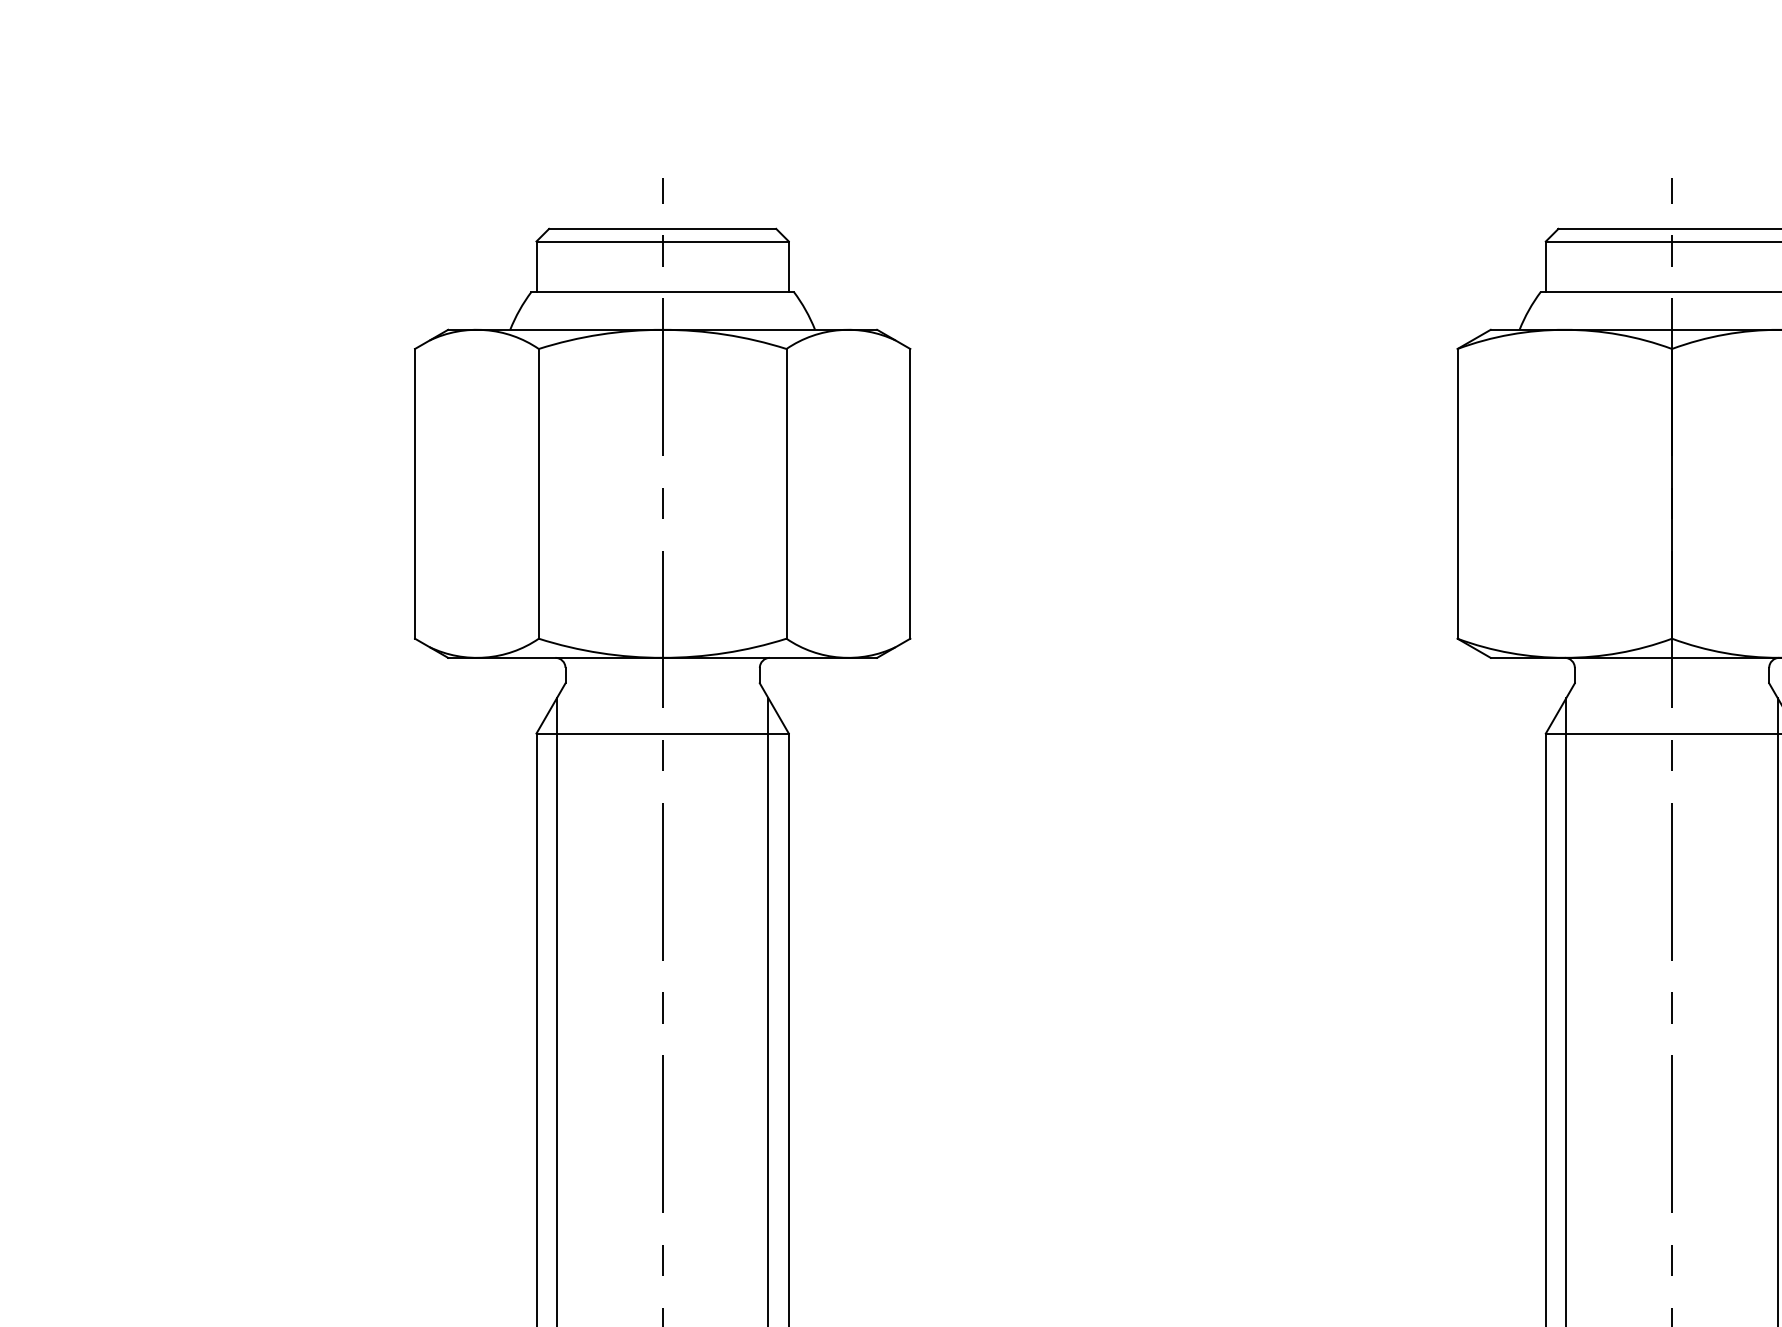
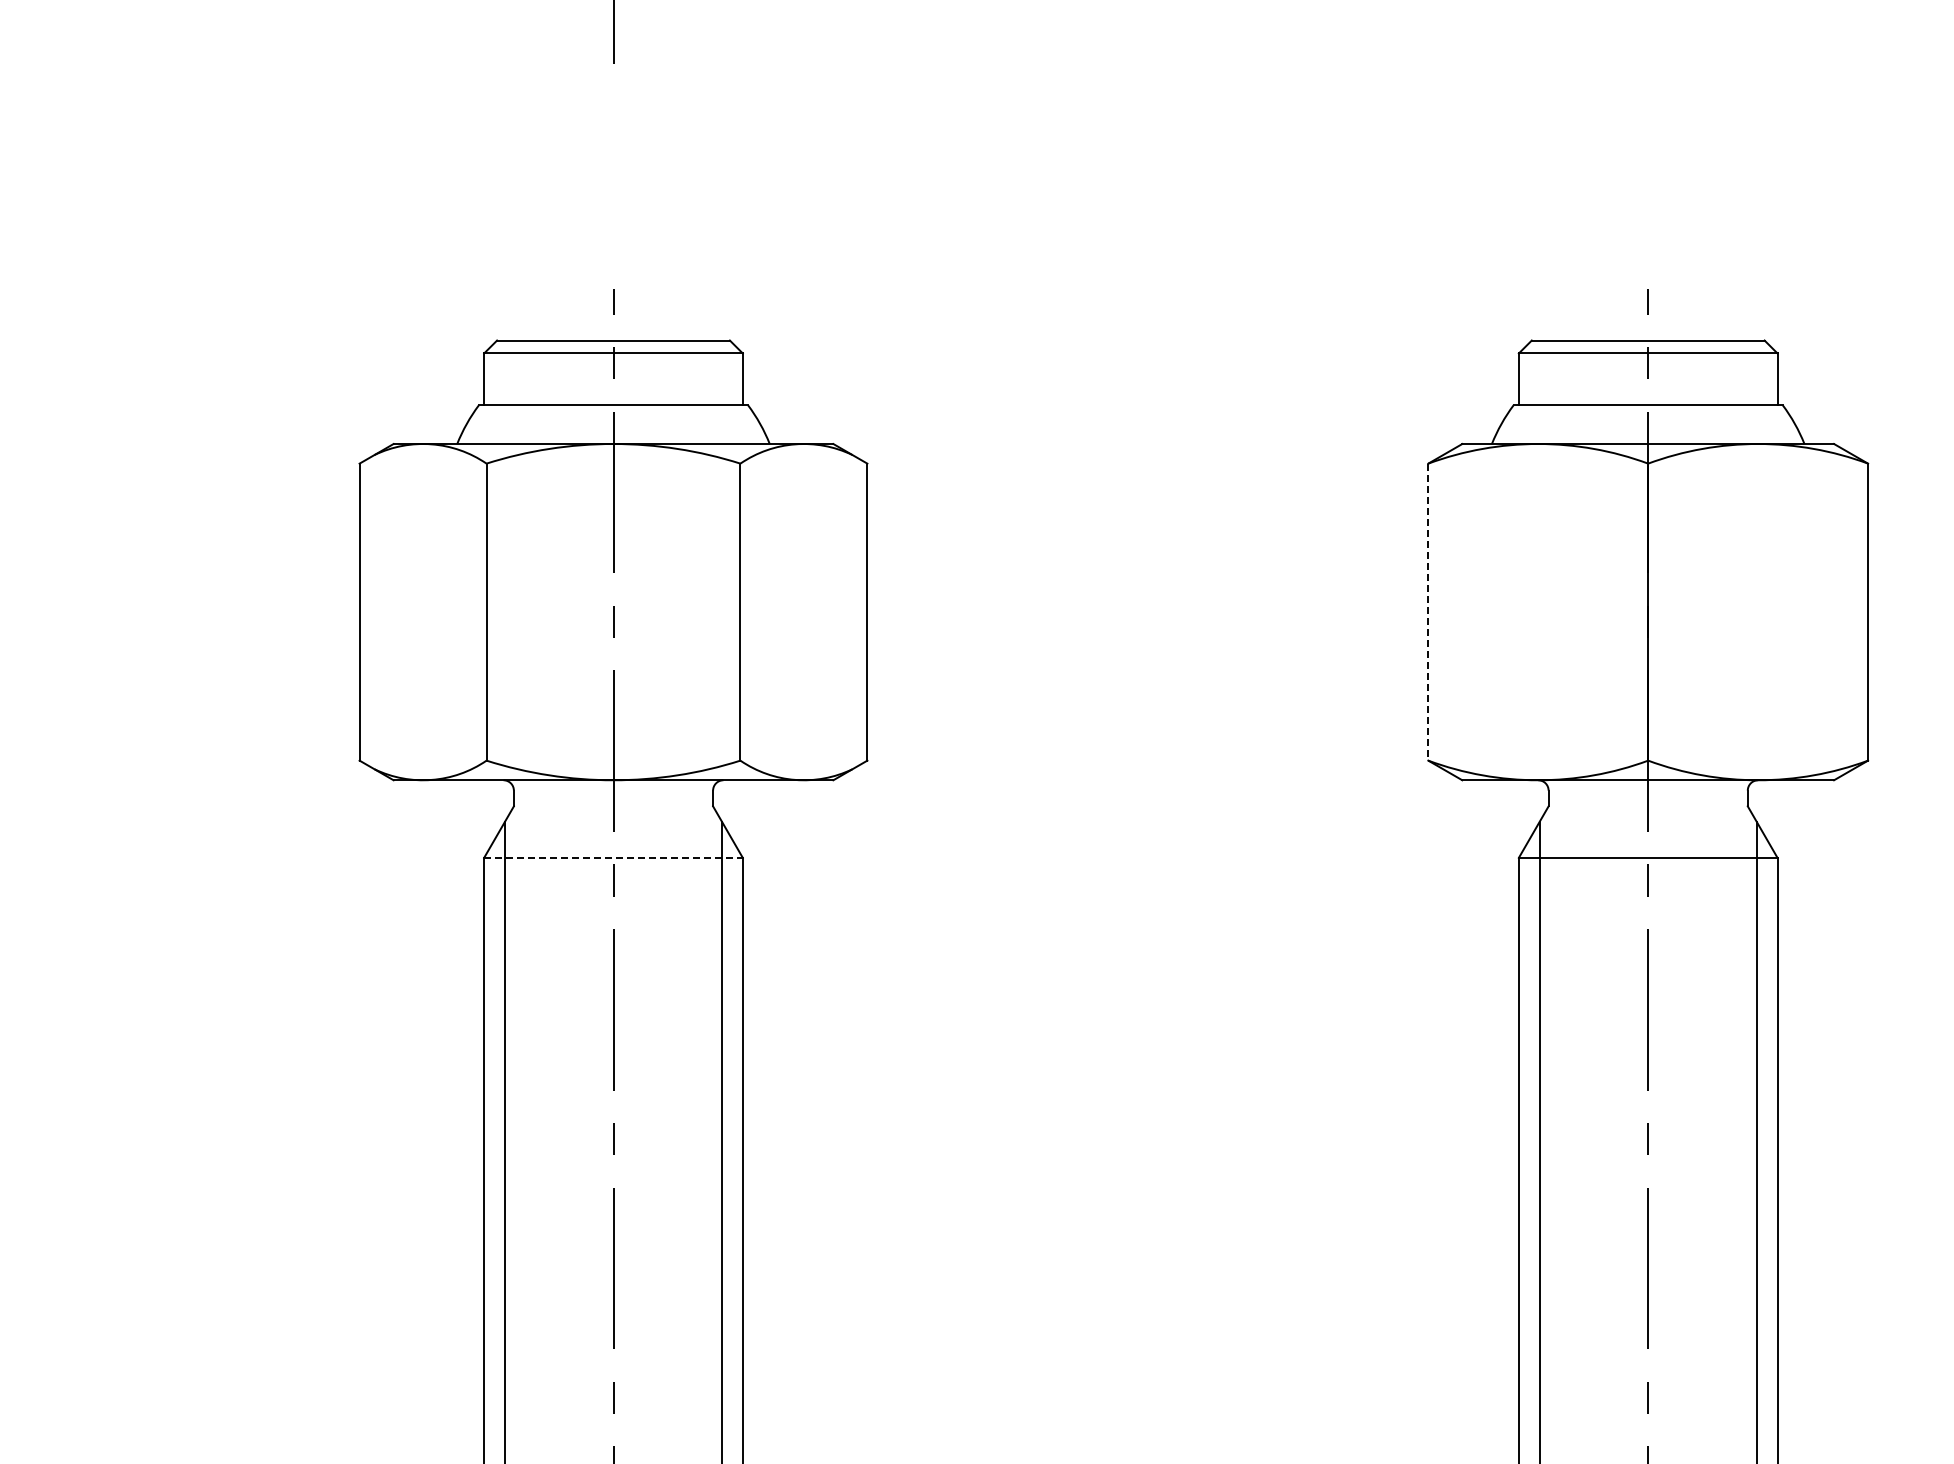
line: (1457, 494) -> (1428, 612), solid -> dashed
line: (663, 733) -> (614, 857), solid -> dashed

